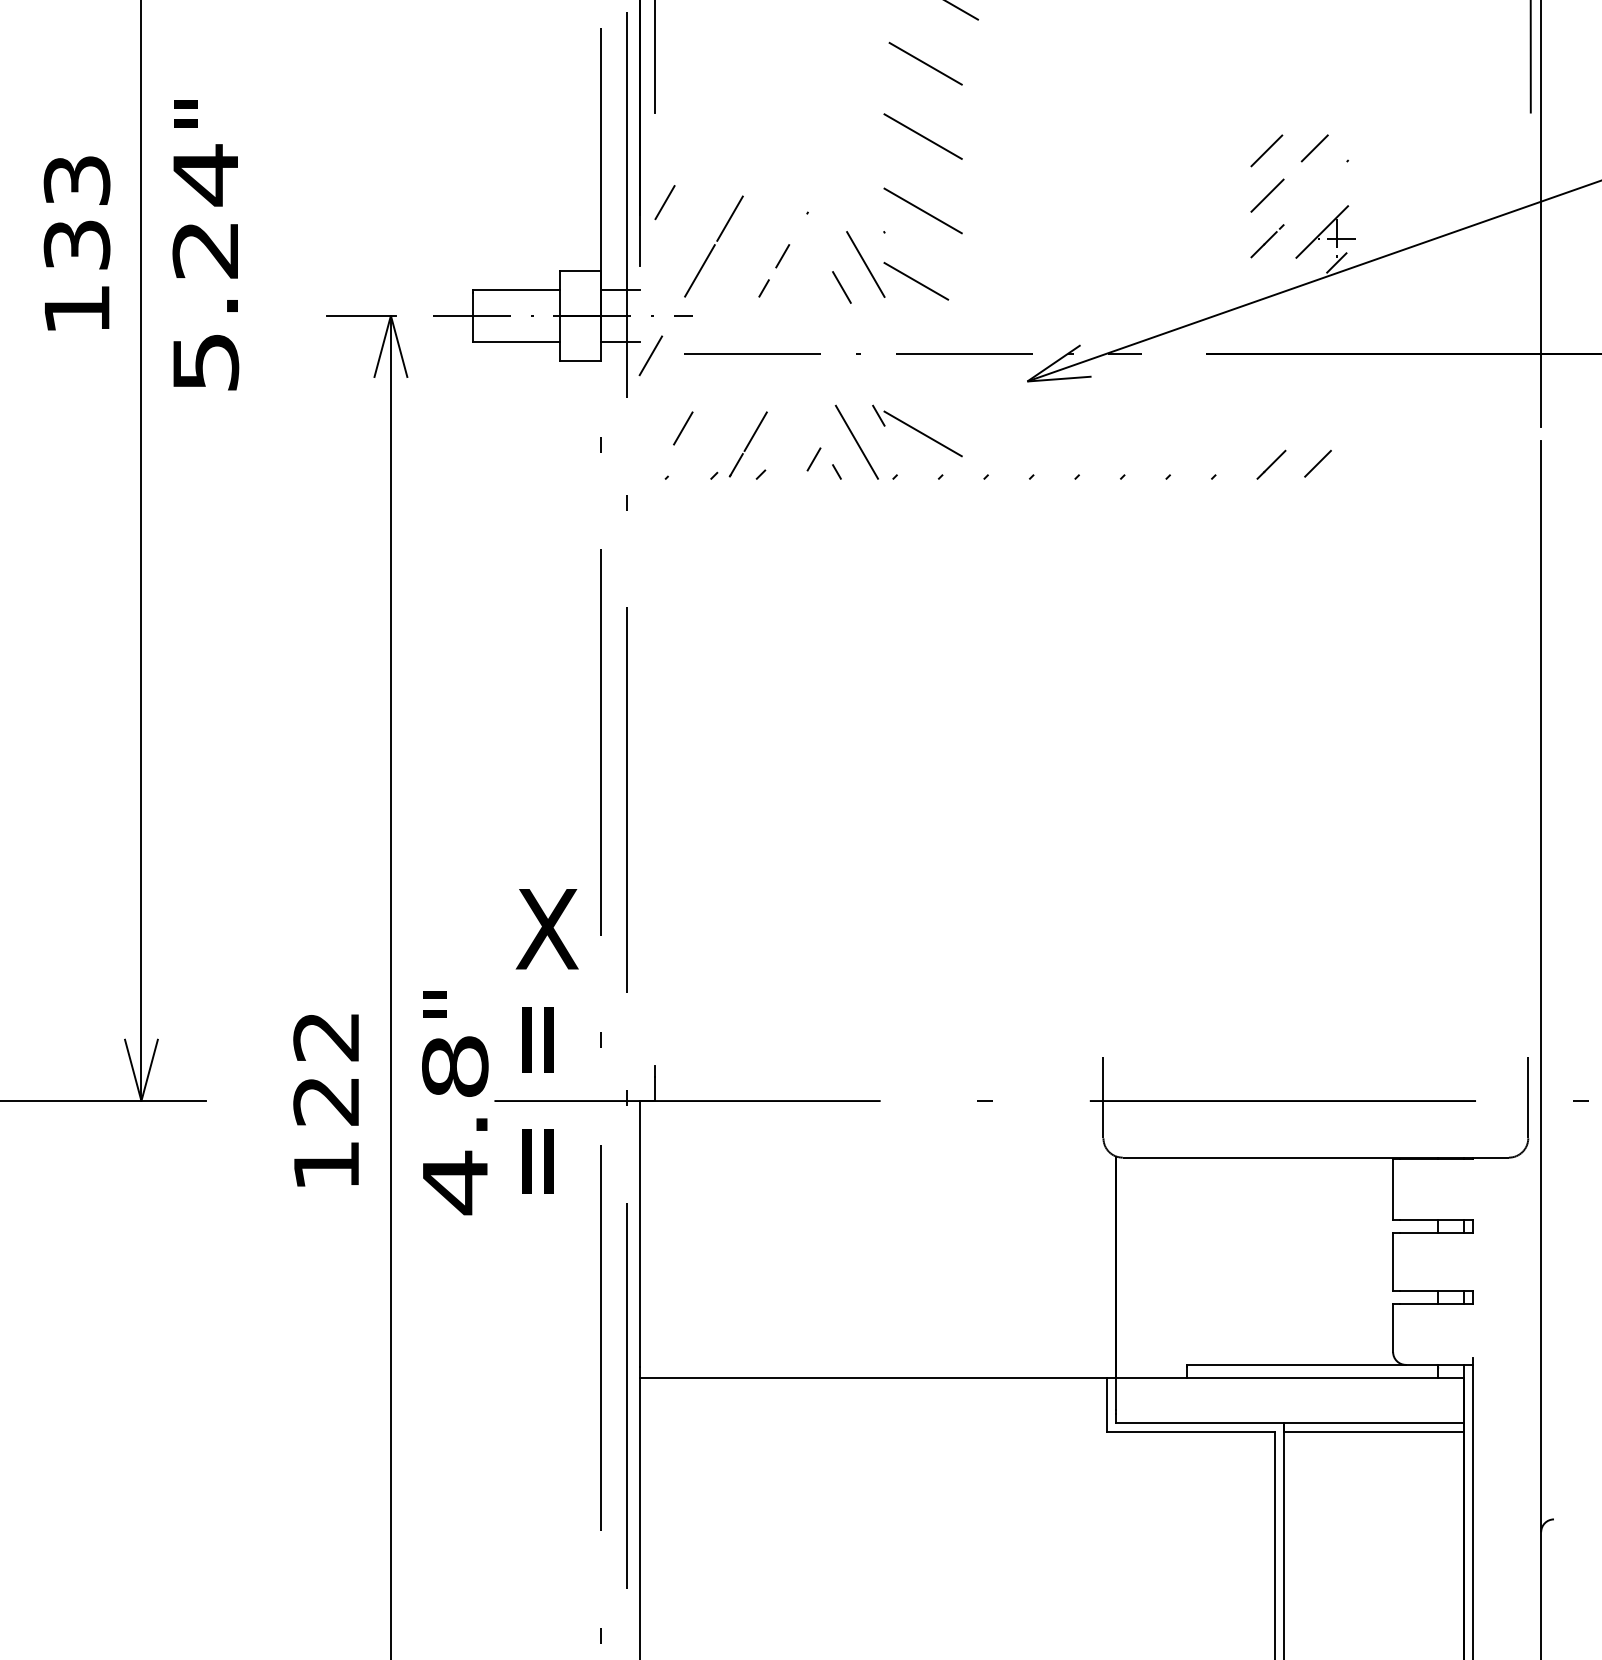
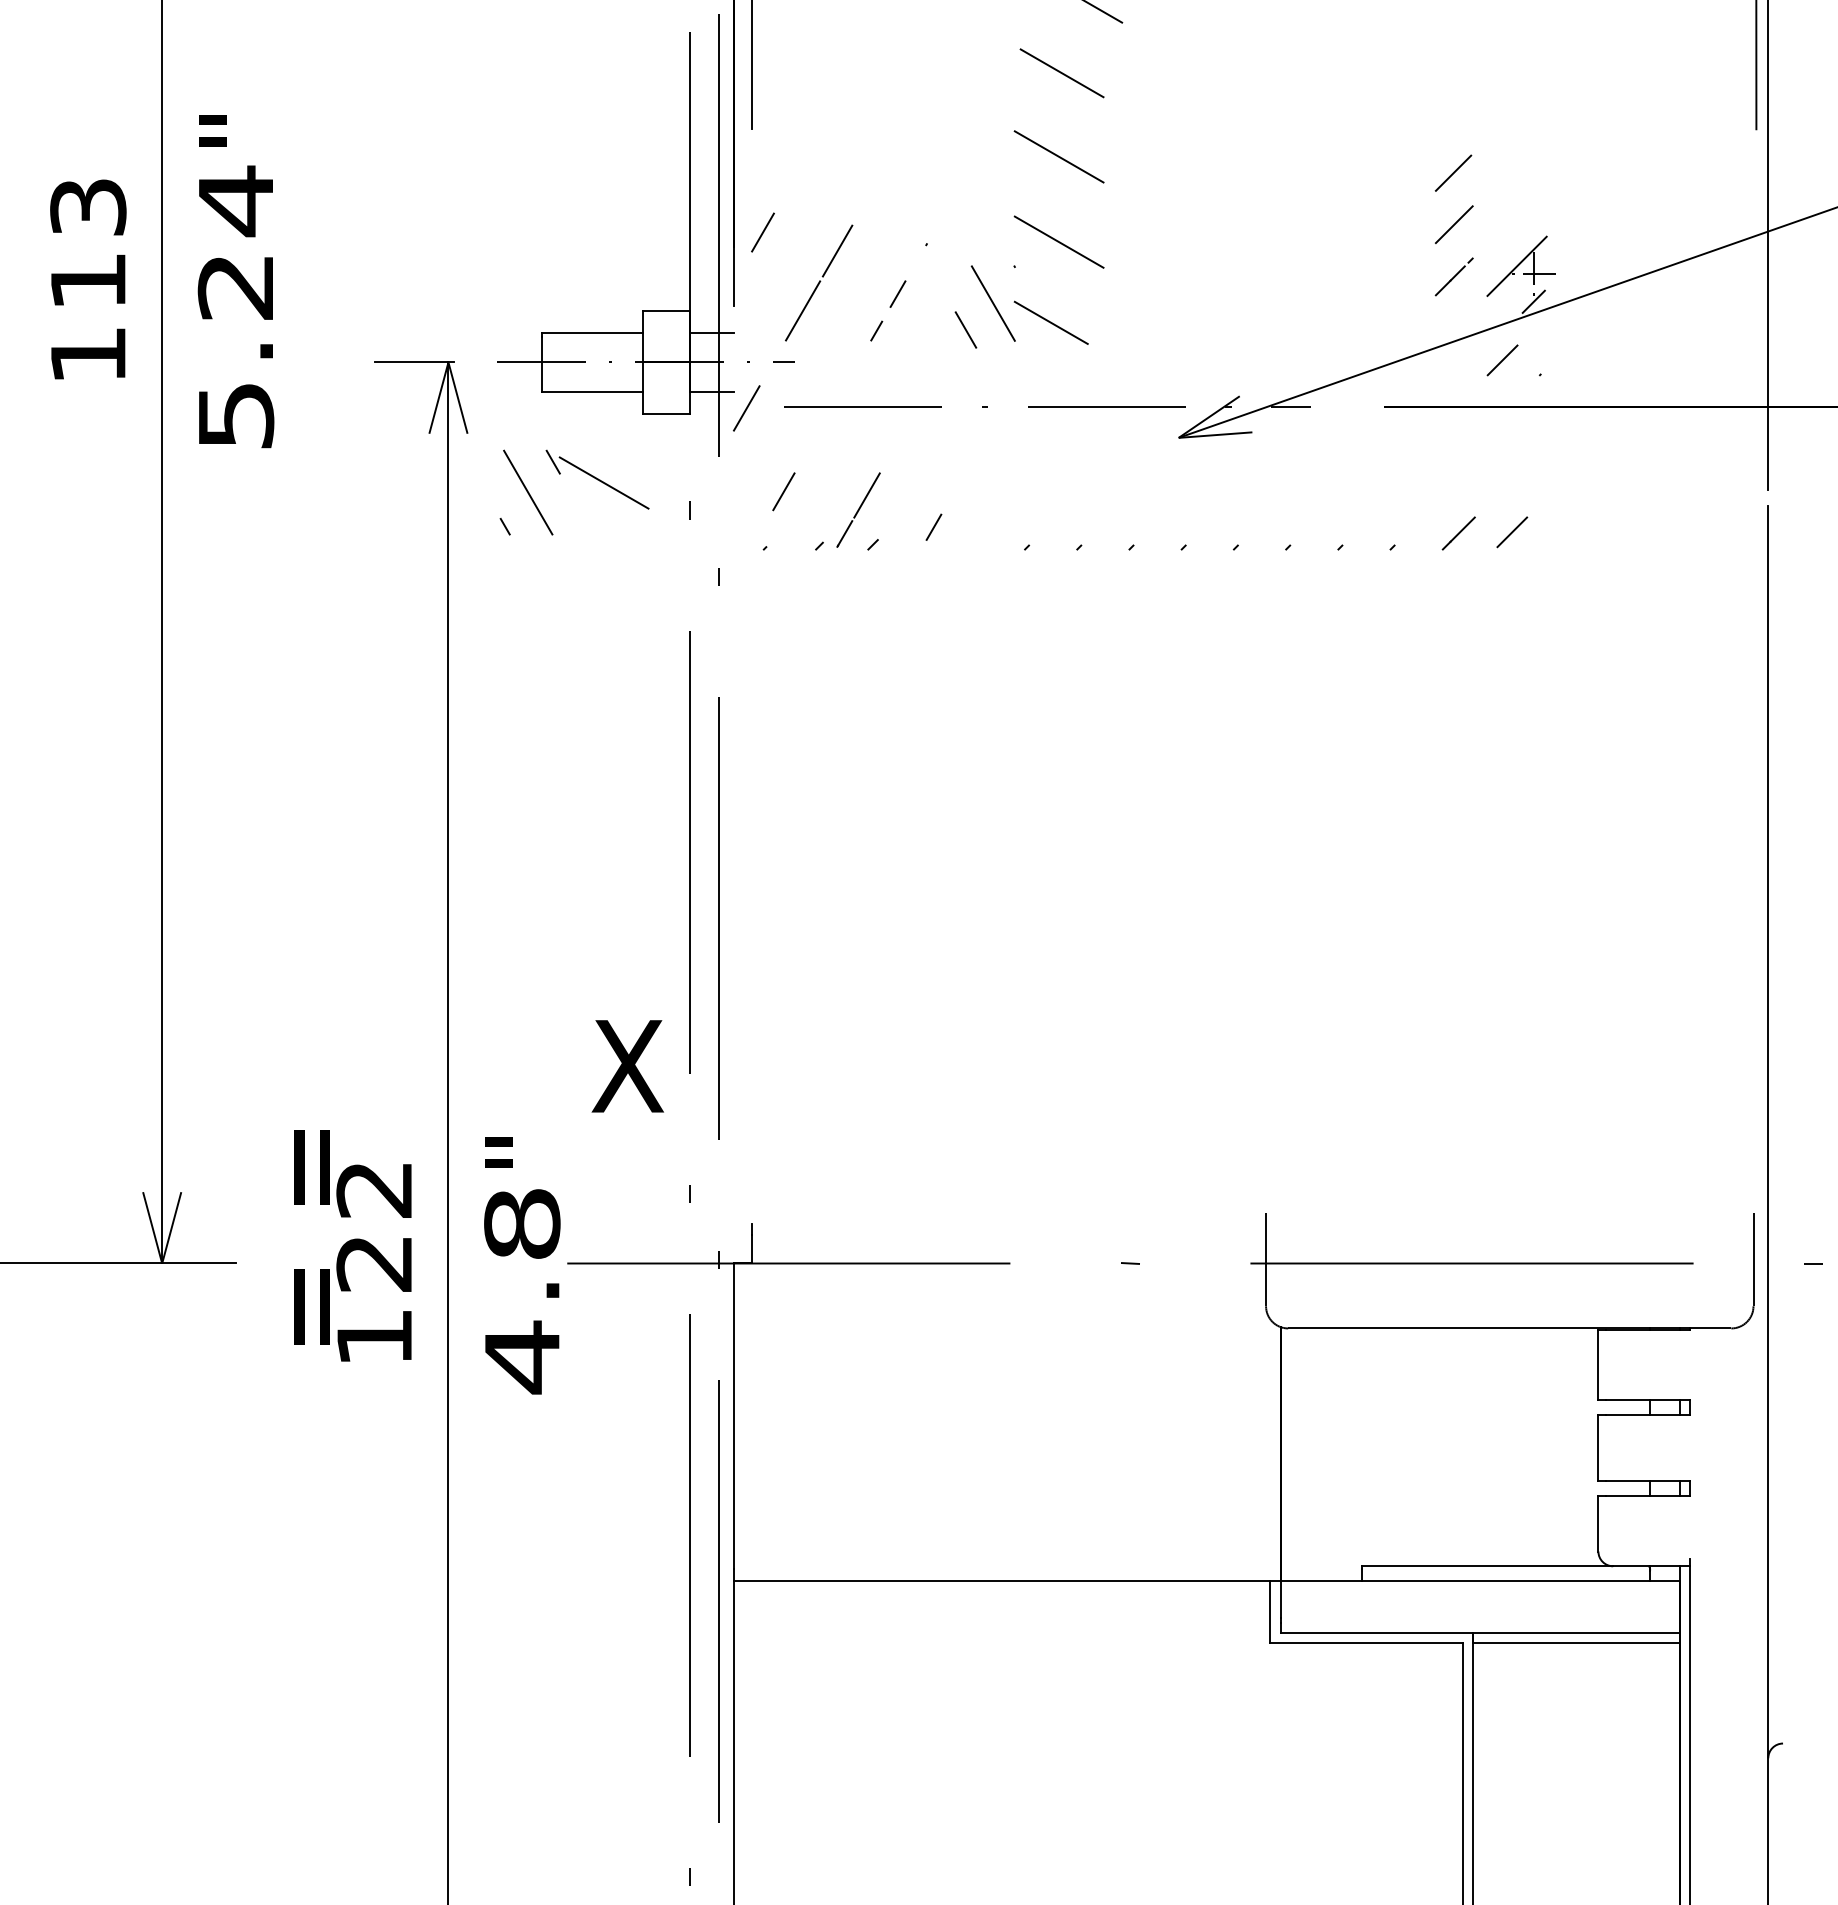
part: (1319, 144) -> (1508, 355), moved
text: (77, 245) -> (88, 281), 133 -> 113
part: (905, 424) -> (583, 472), moved
text: (537, 1101) -> (311, 1237), moved

